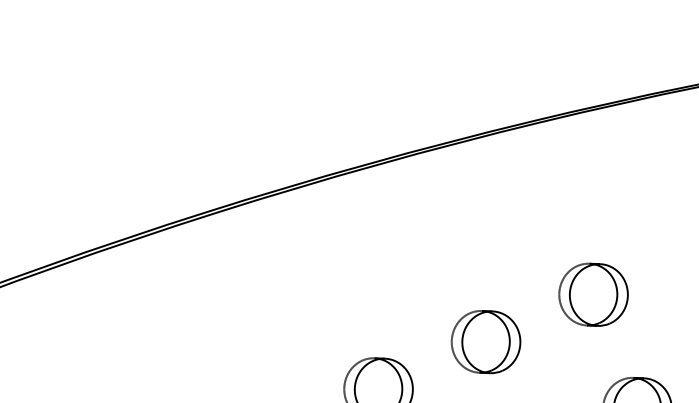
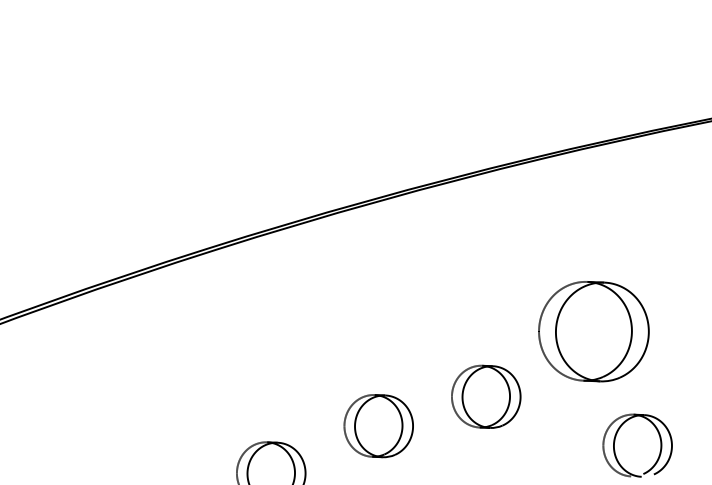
part: (593, 294) -> (593, 331), size x1.6
part: (486, 341) -> (486, 396), moved

